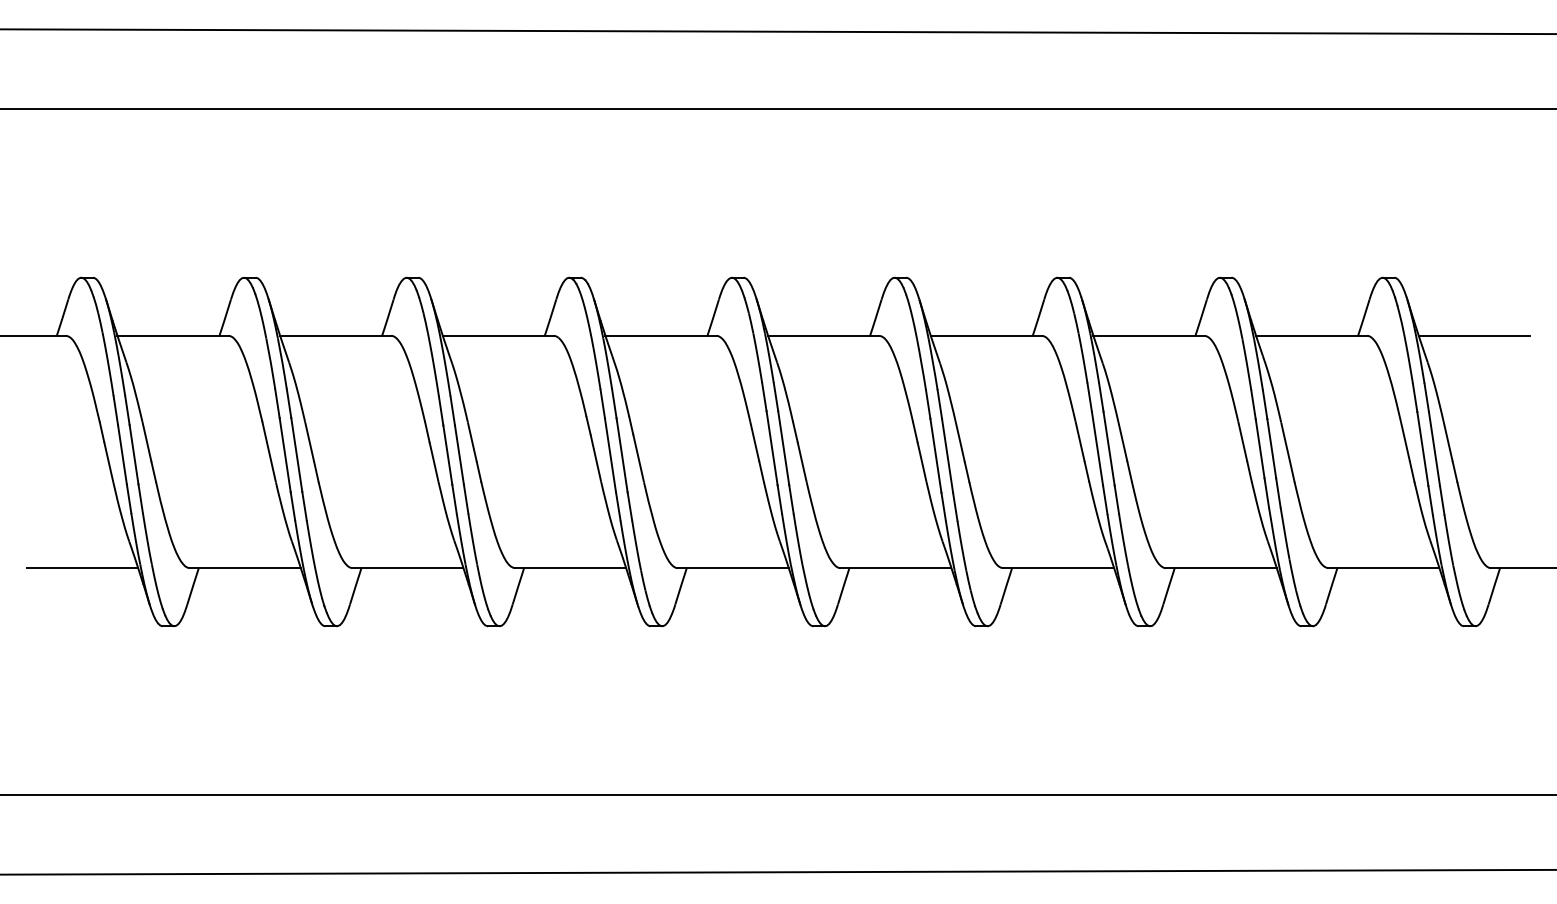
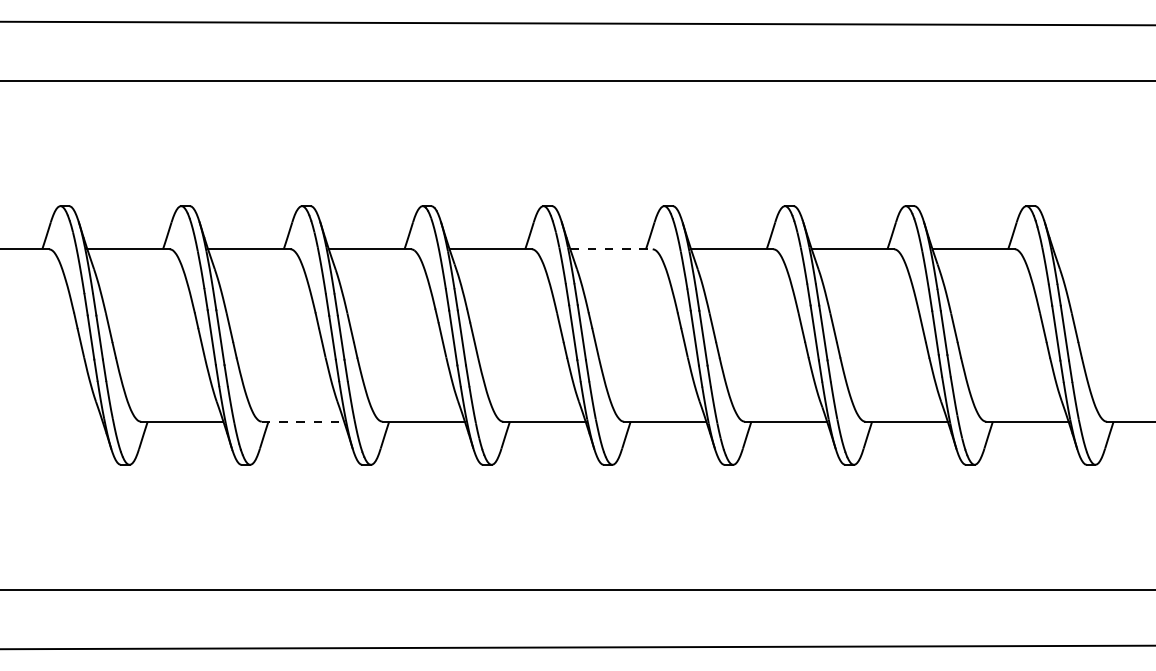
line: (824, 336) -> (612, 249), solid -> dashed
line: (1474, 336) -> (1094, 249), removed
line: (82, 567) -> (61, 421), removed
line: (408, 567) -> (303, 421), solid -> dashed

